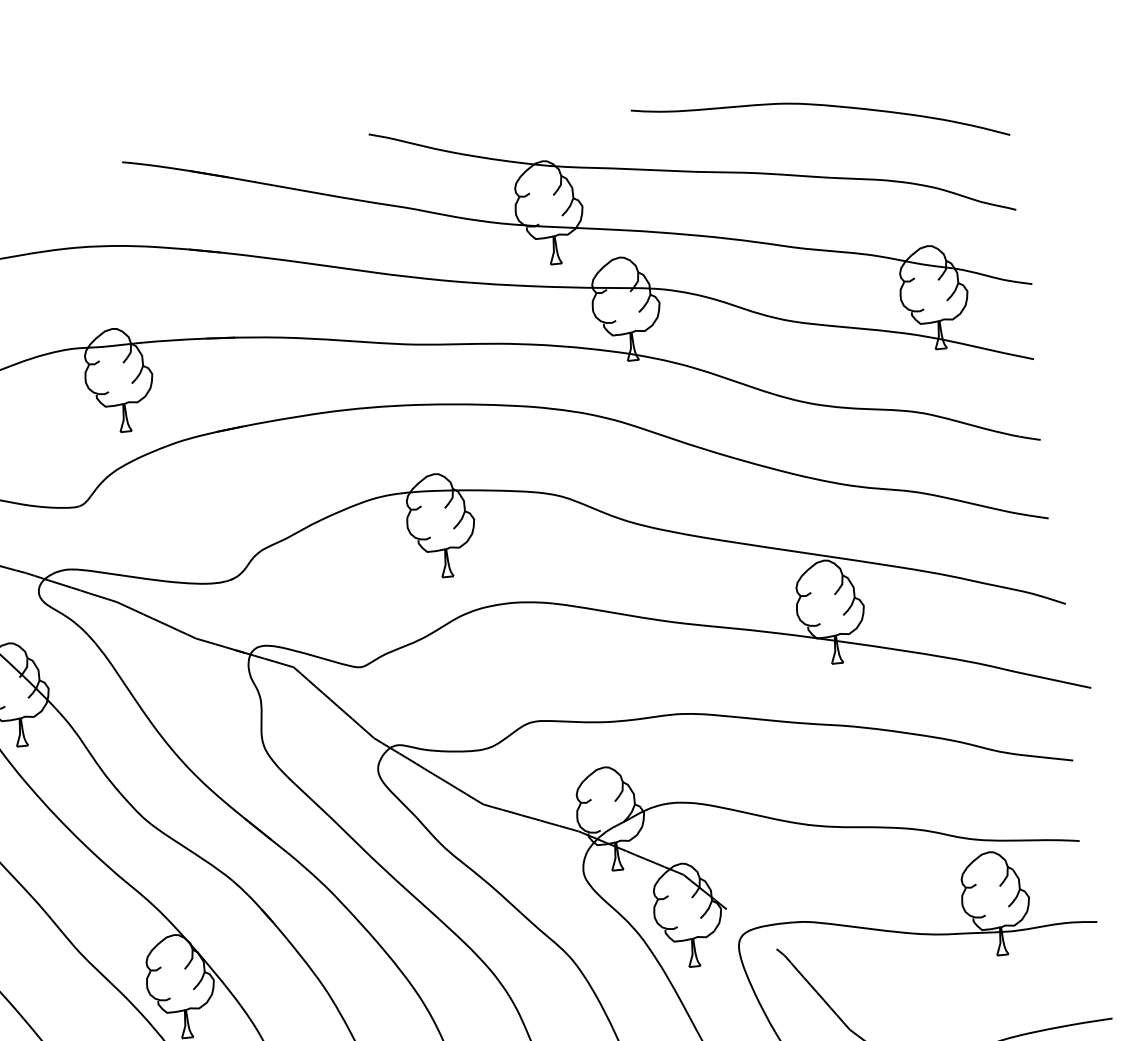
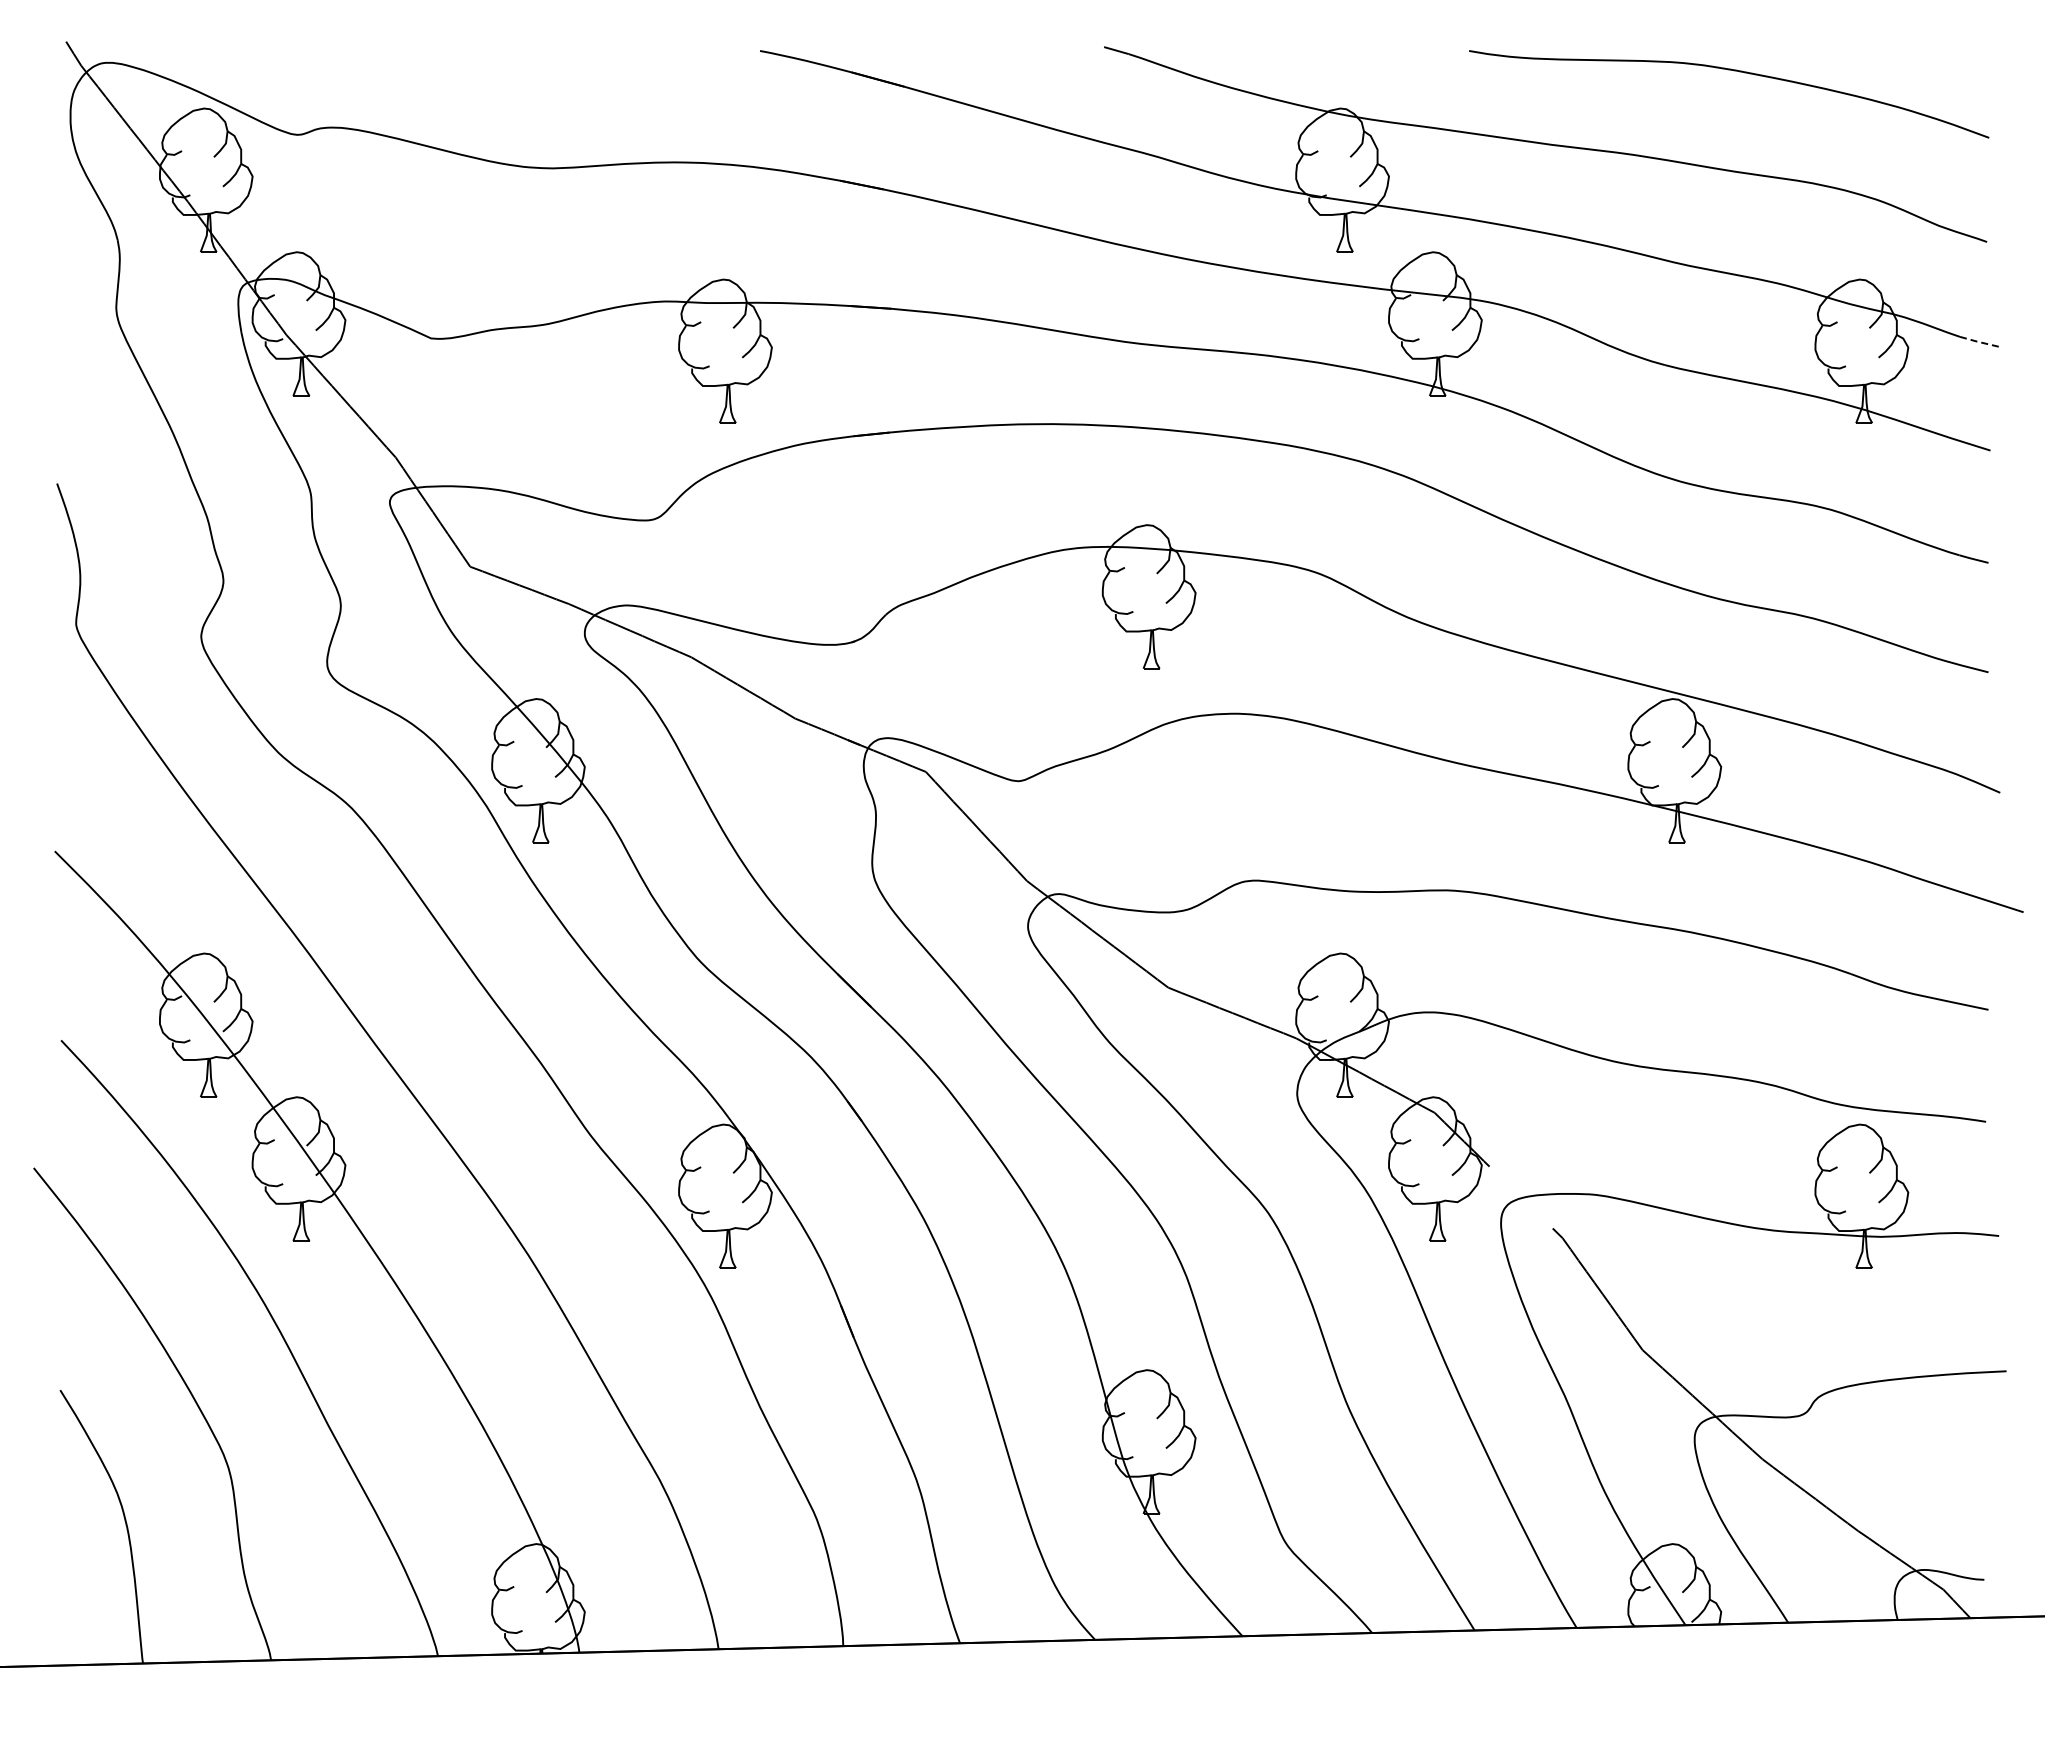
line: (1017, 282) -> (1978, 342), solid -> dashed

